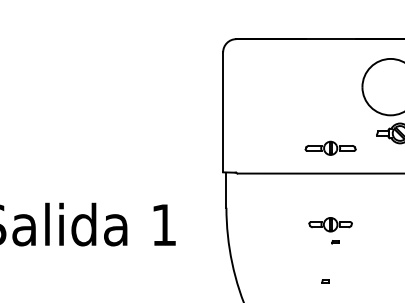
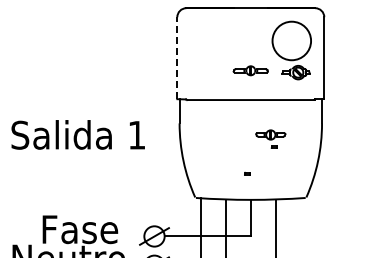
line: (223, 112) -> (177, 58), solid -> dashed
part: (330, 147) -> (250, 70), moved
part: (330, 229) -> (270, 138), moved

